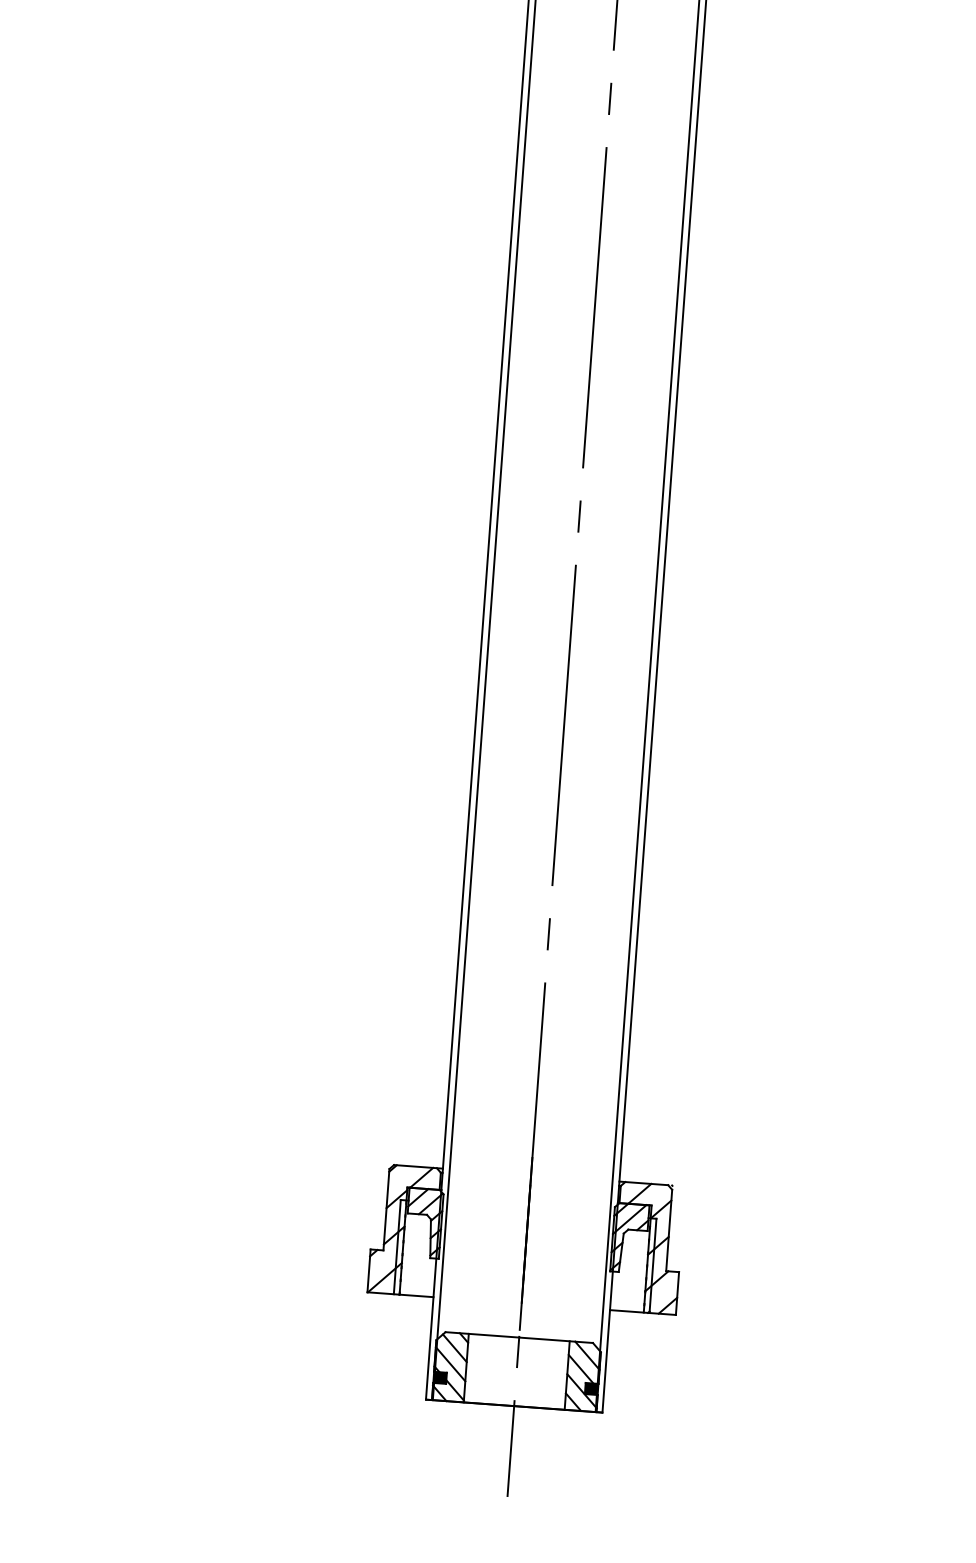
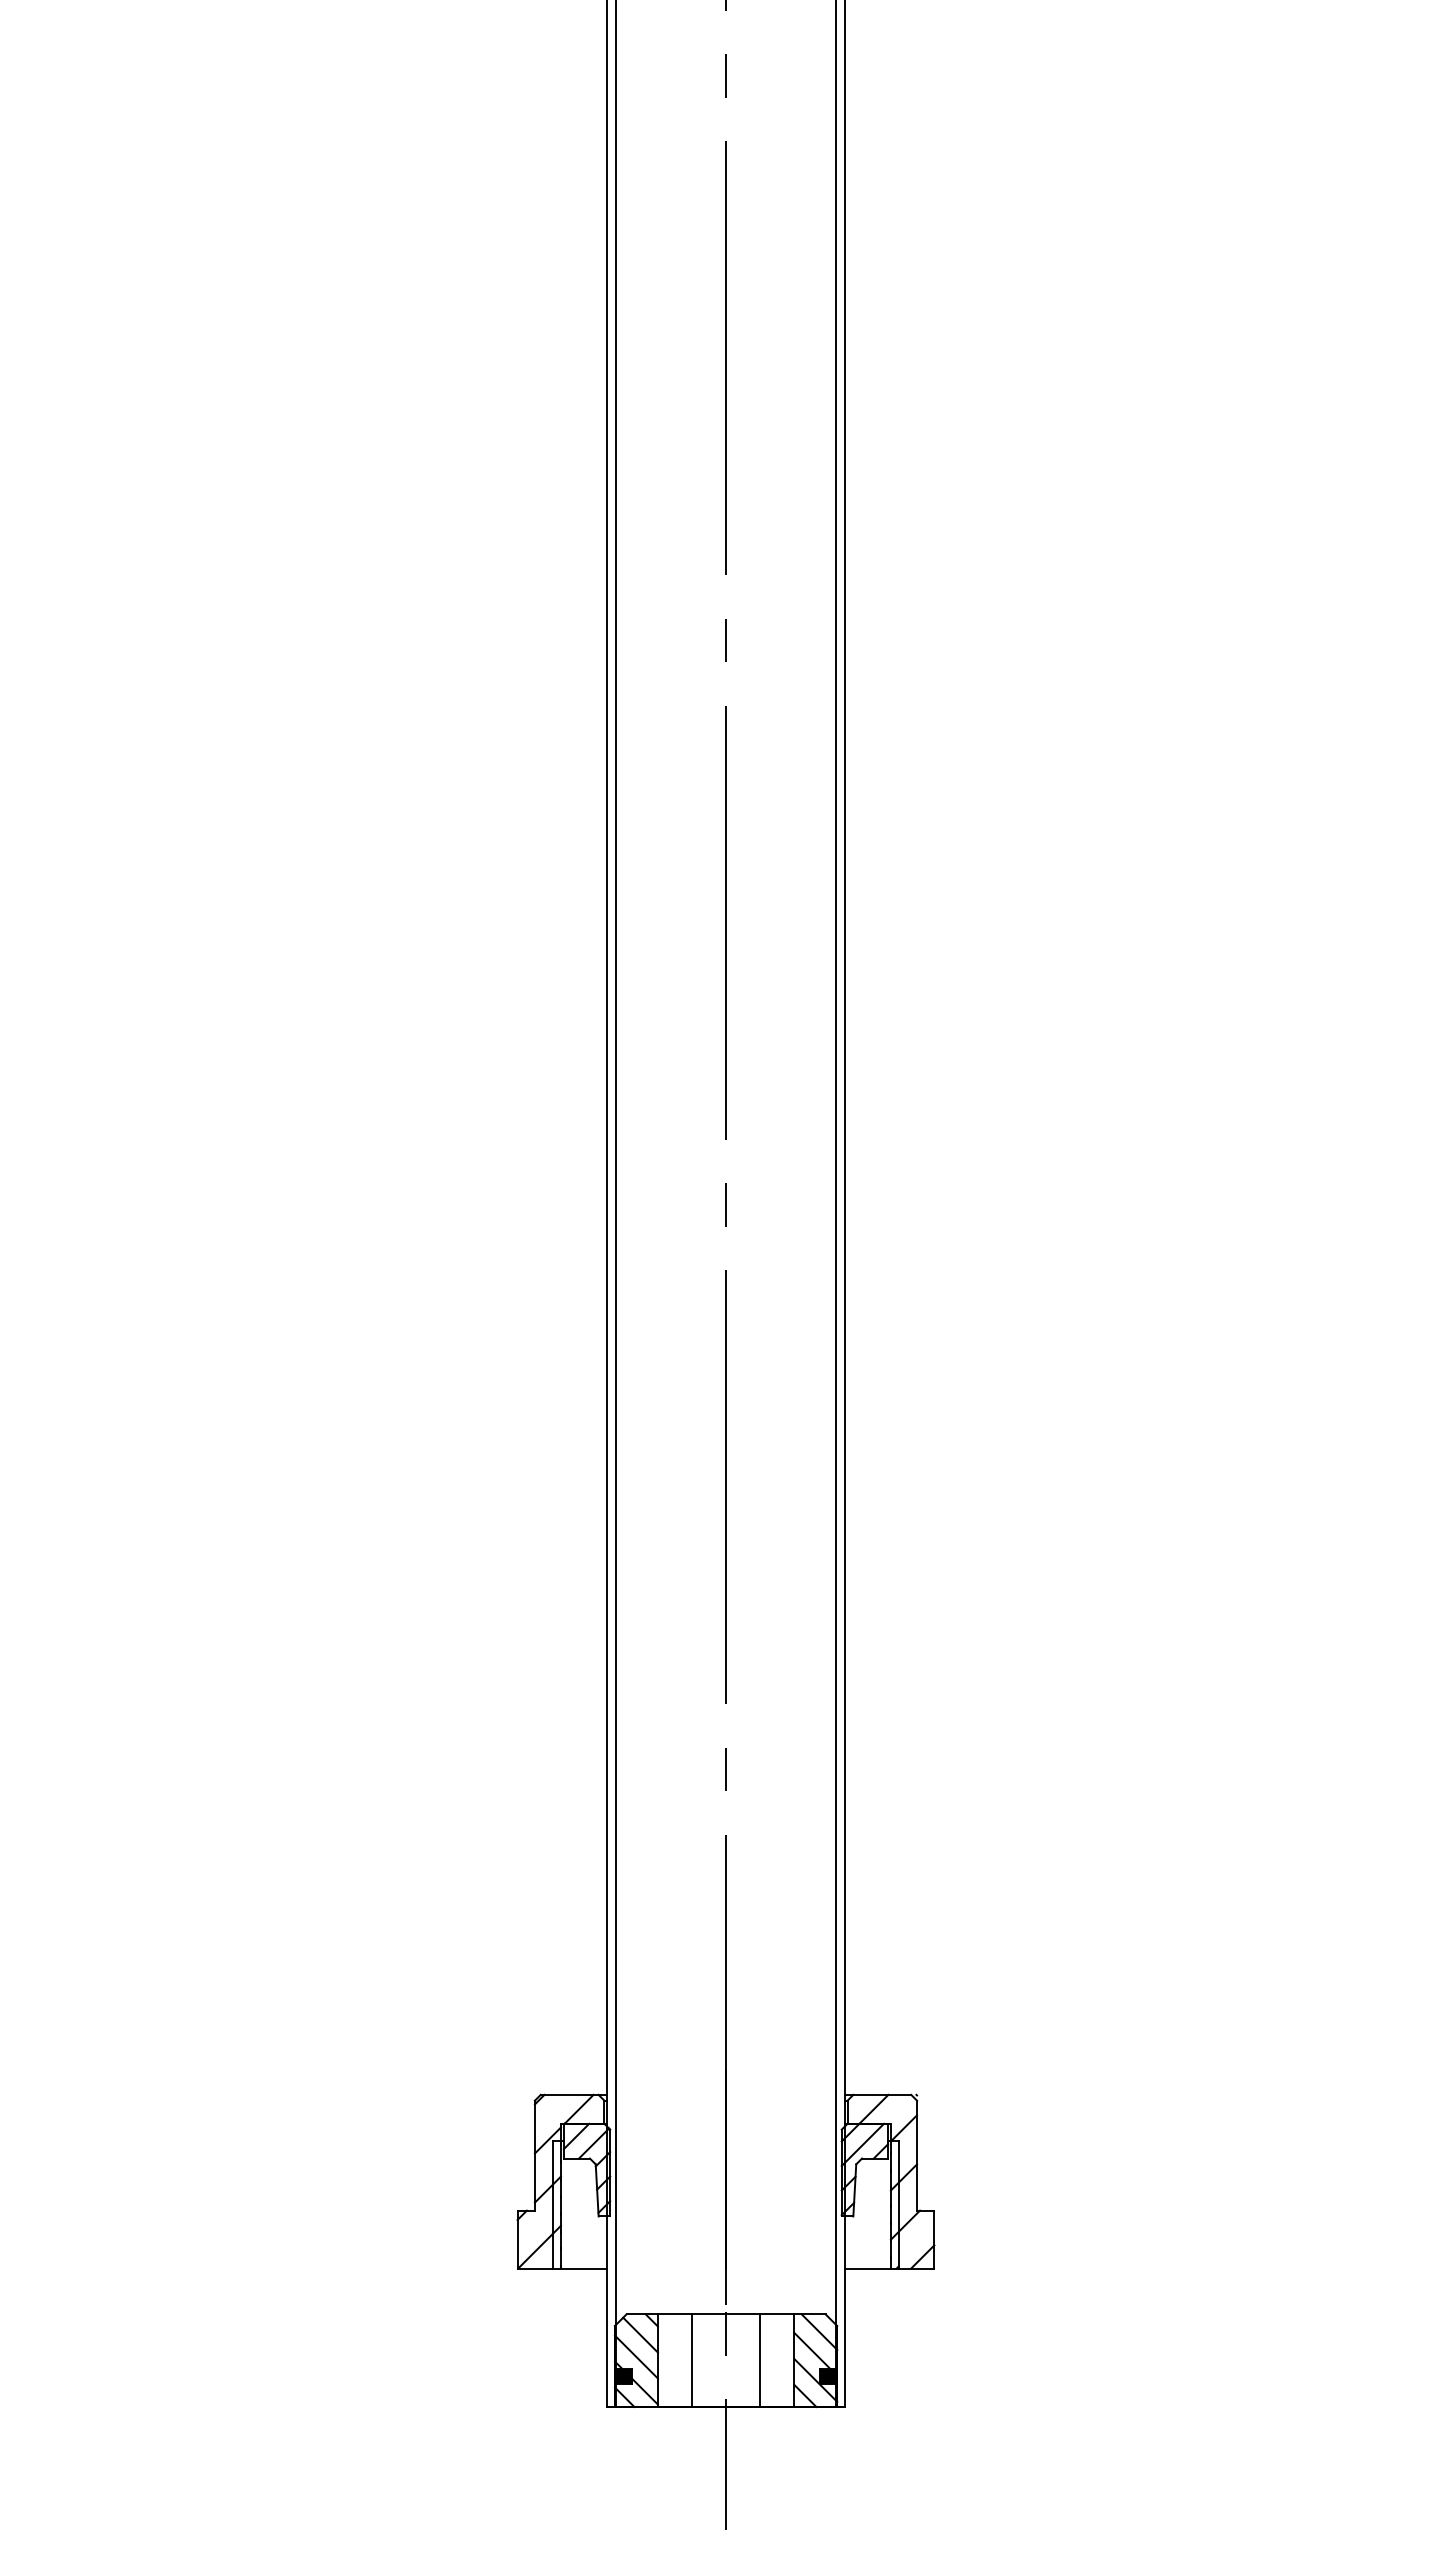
line: (491, 1369) -> (691, 2360), added
line: (542, 1373) -> (760, 2360), added

